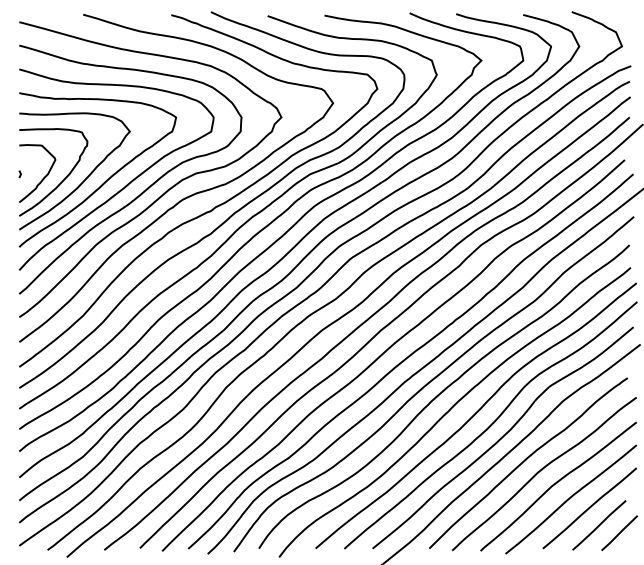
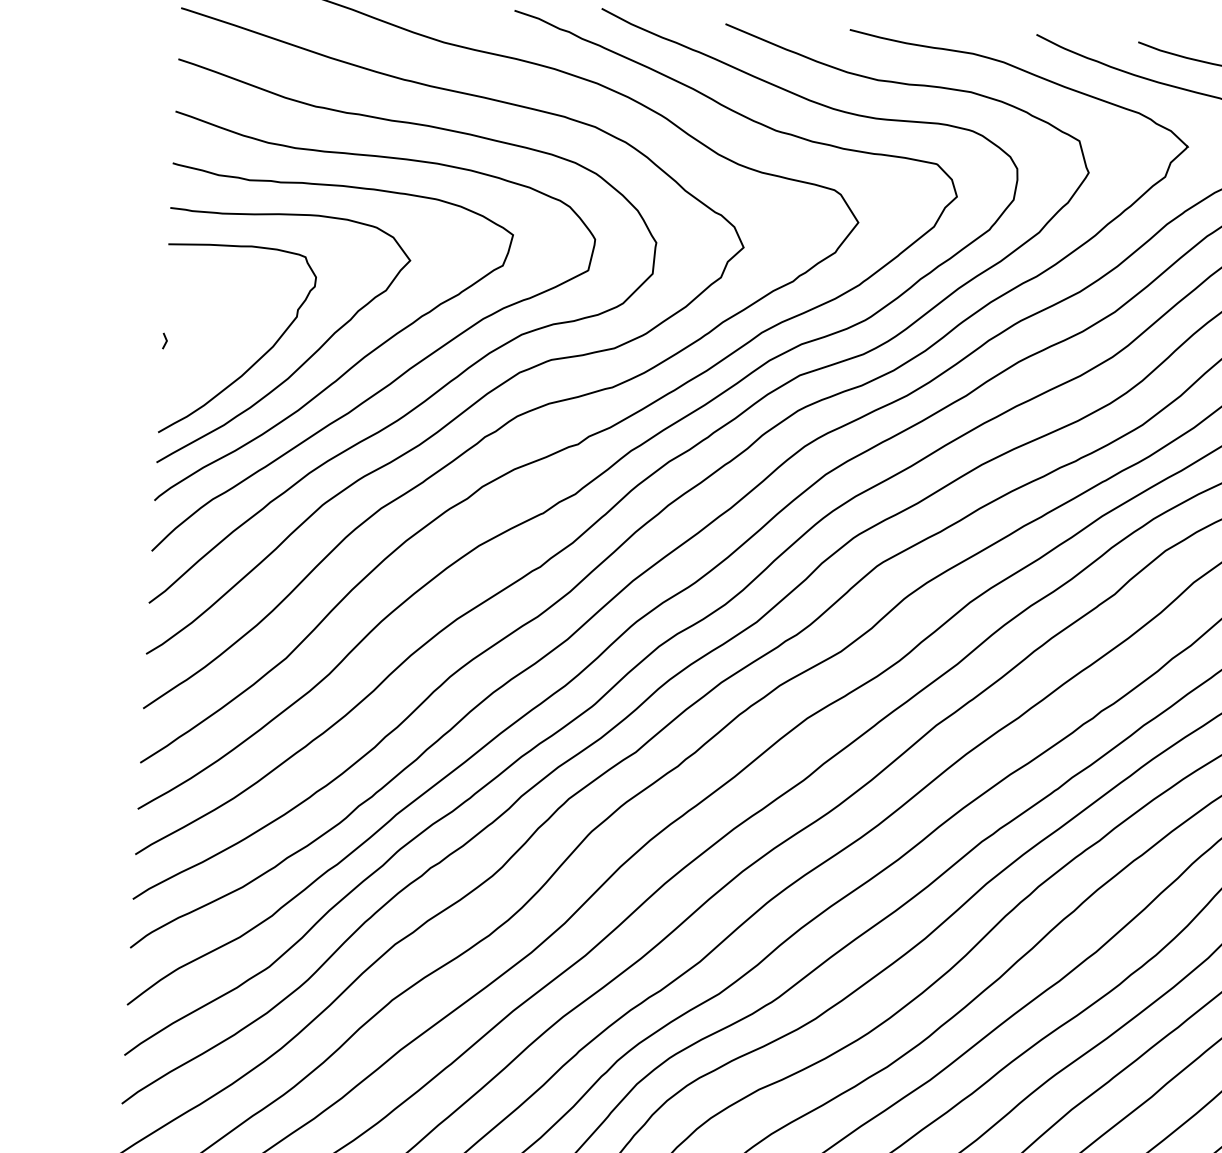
curve: (42, 178) -> (213, 352), removed

